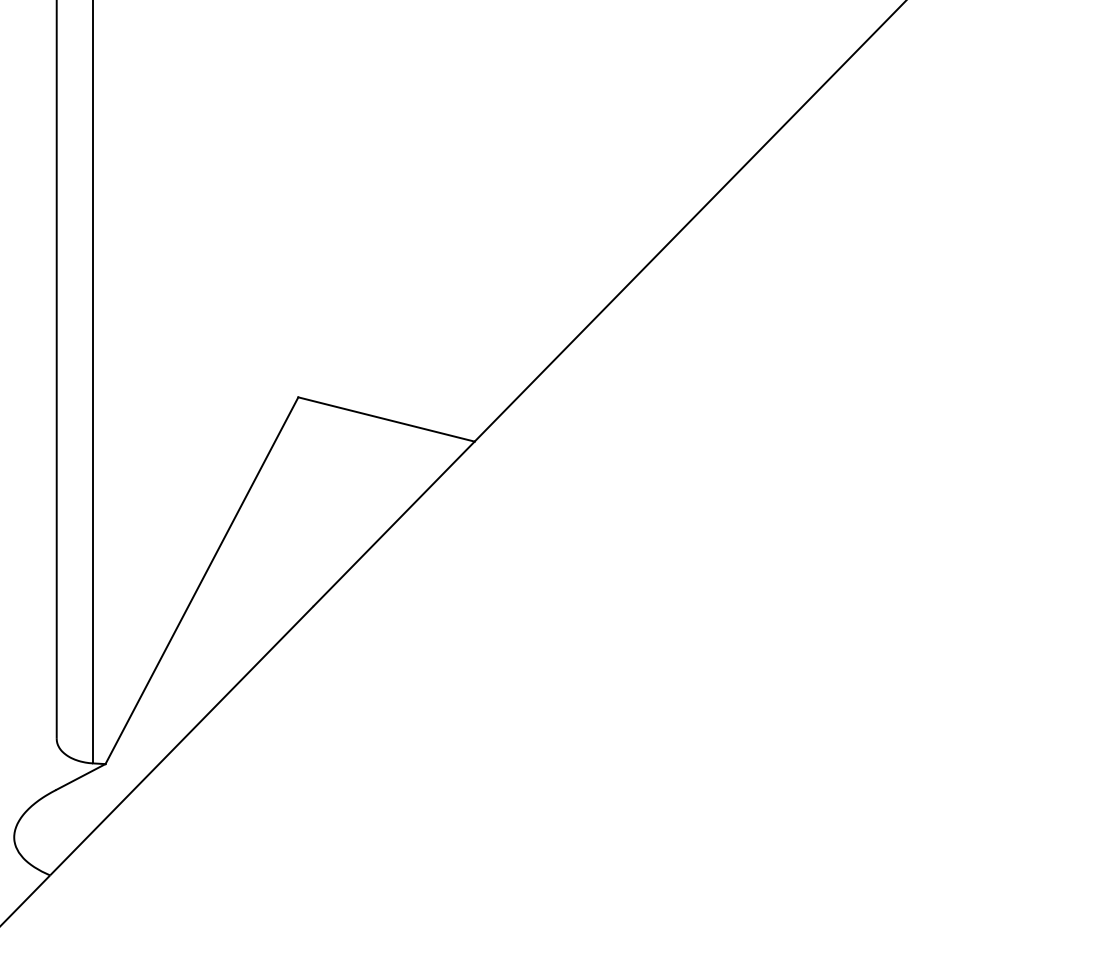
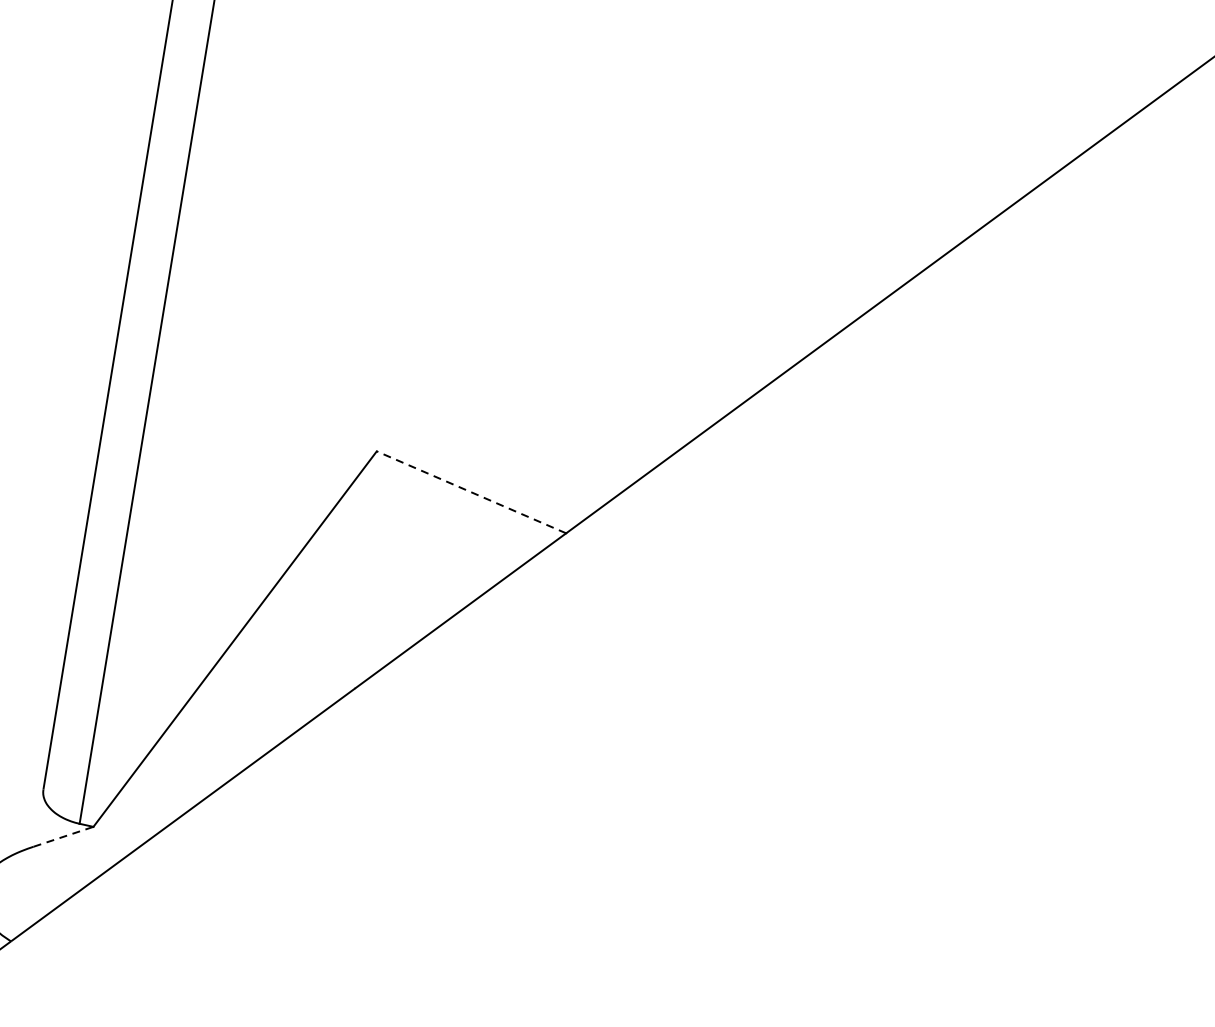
line: (386, 419) -> (471, 492), solid -> dashed
line: (80, 777) -> (62, 837), solid -> dashed

